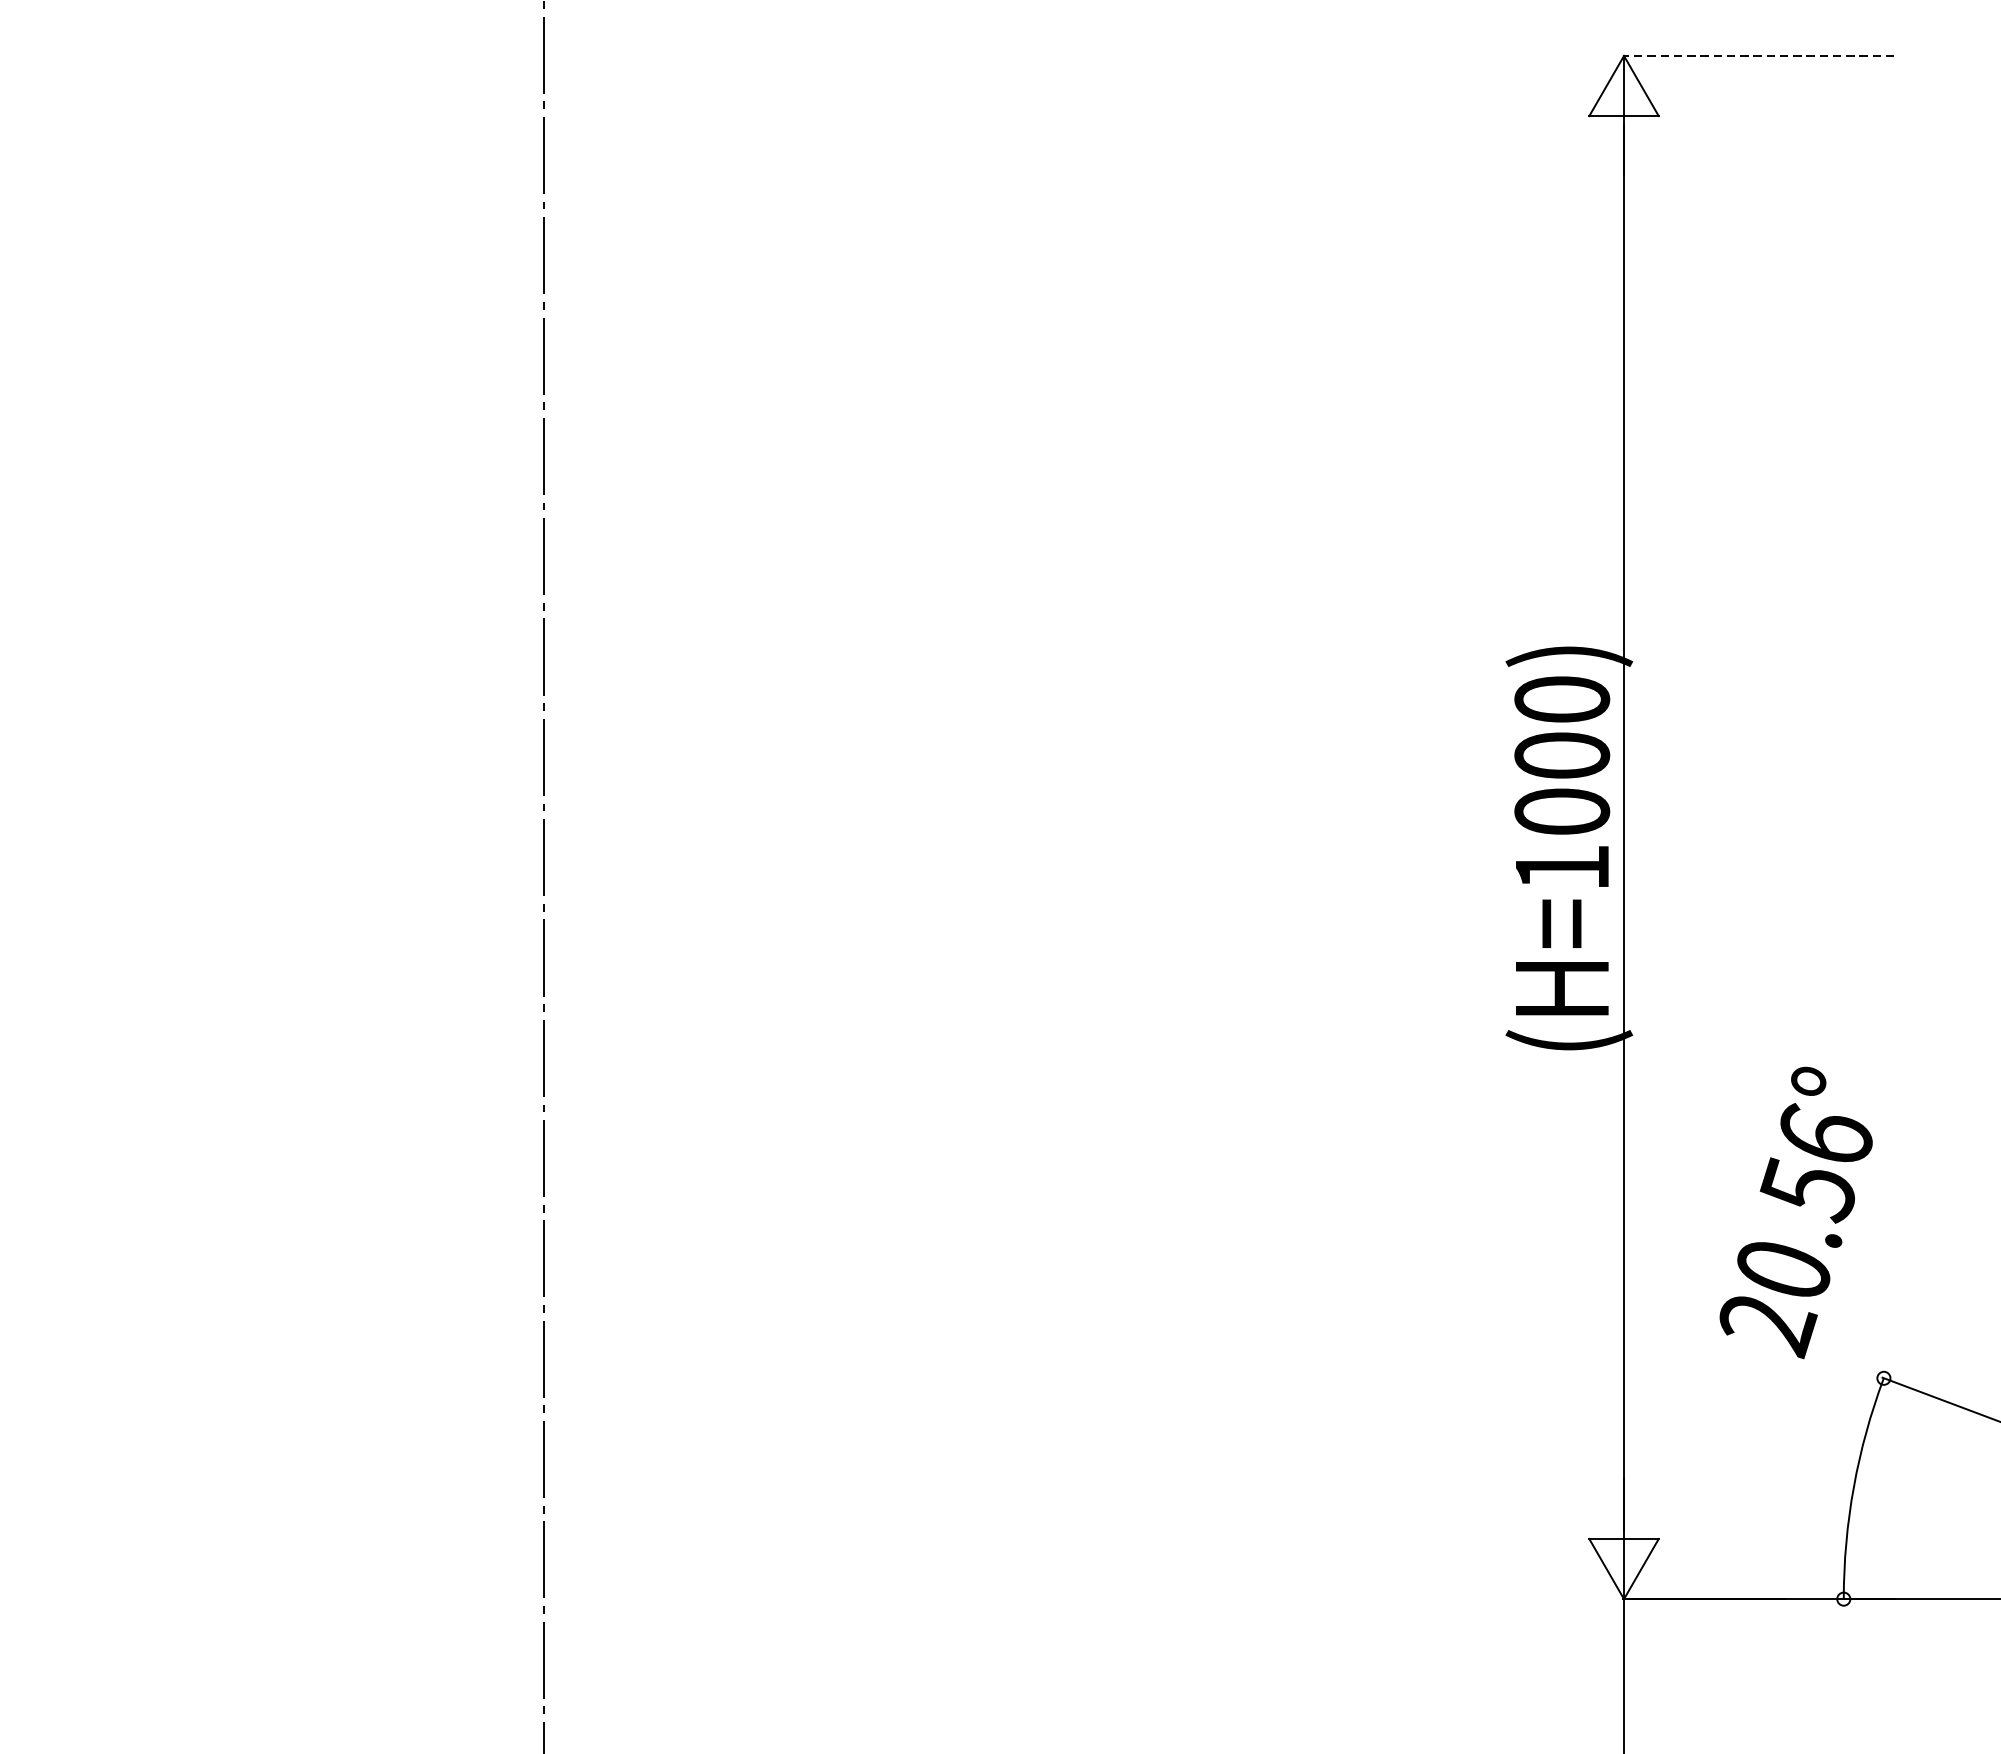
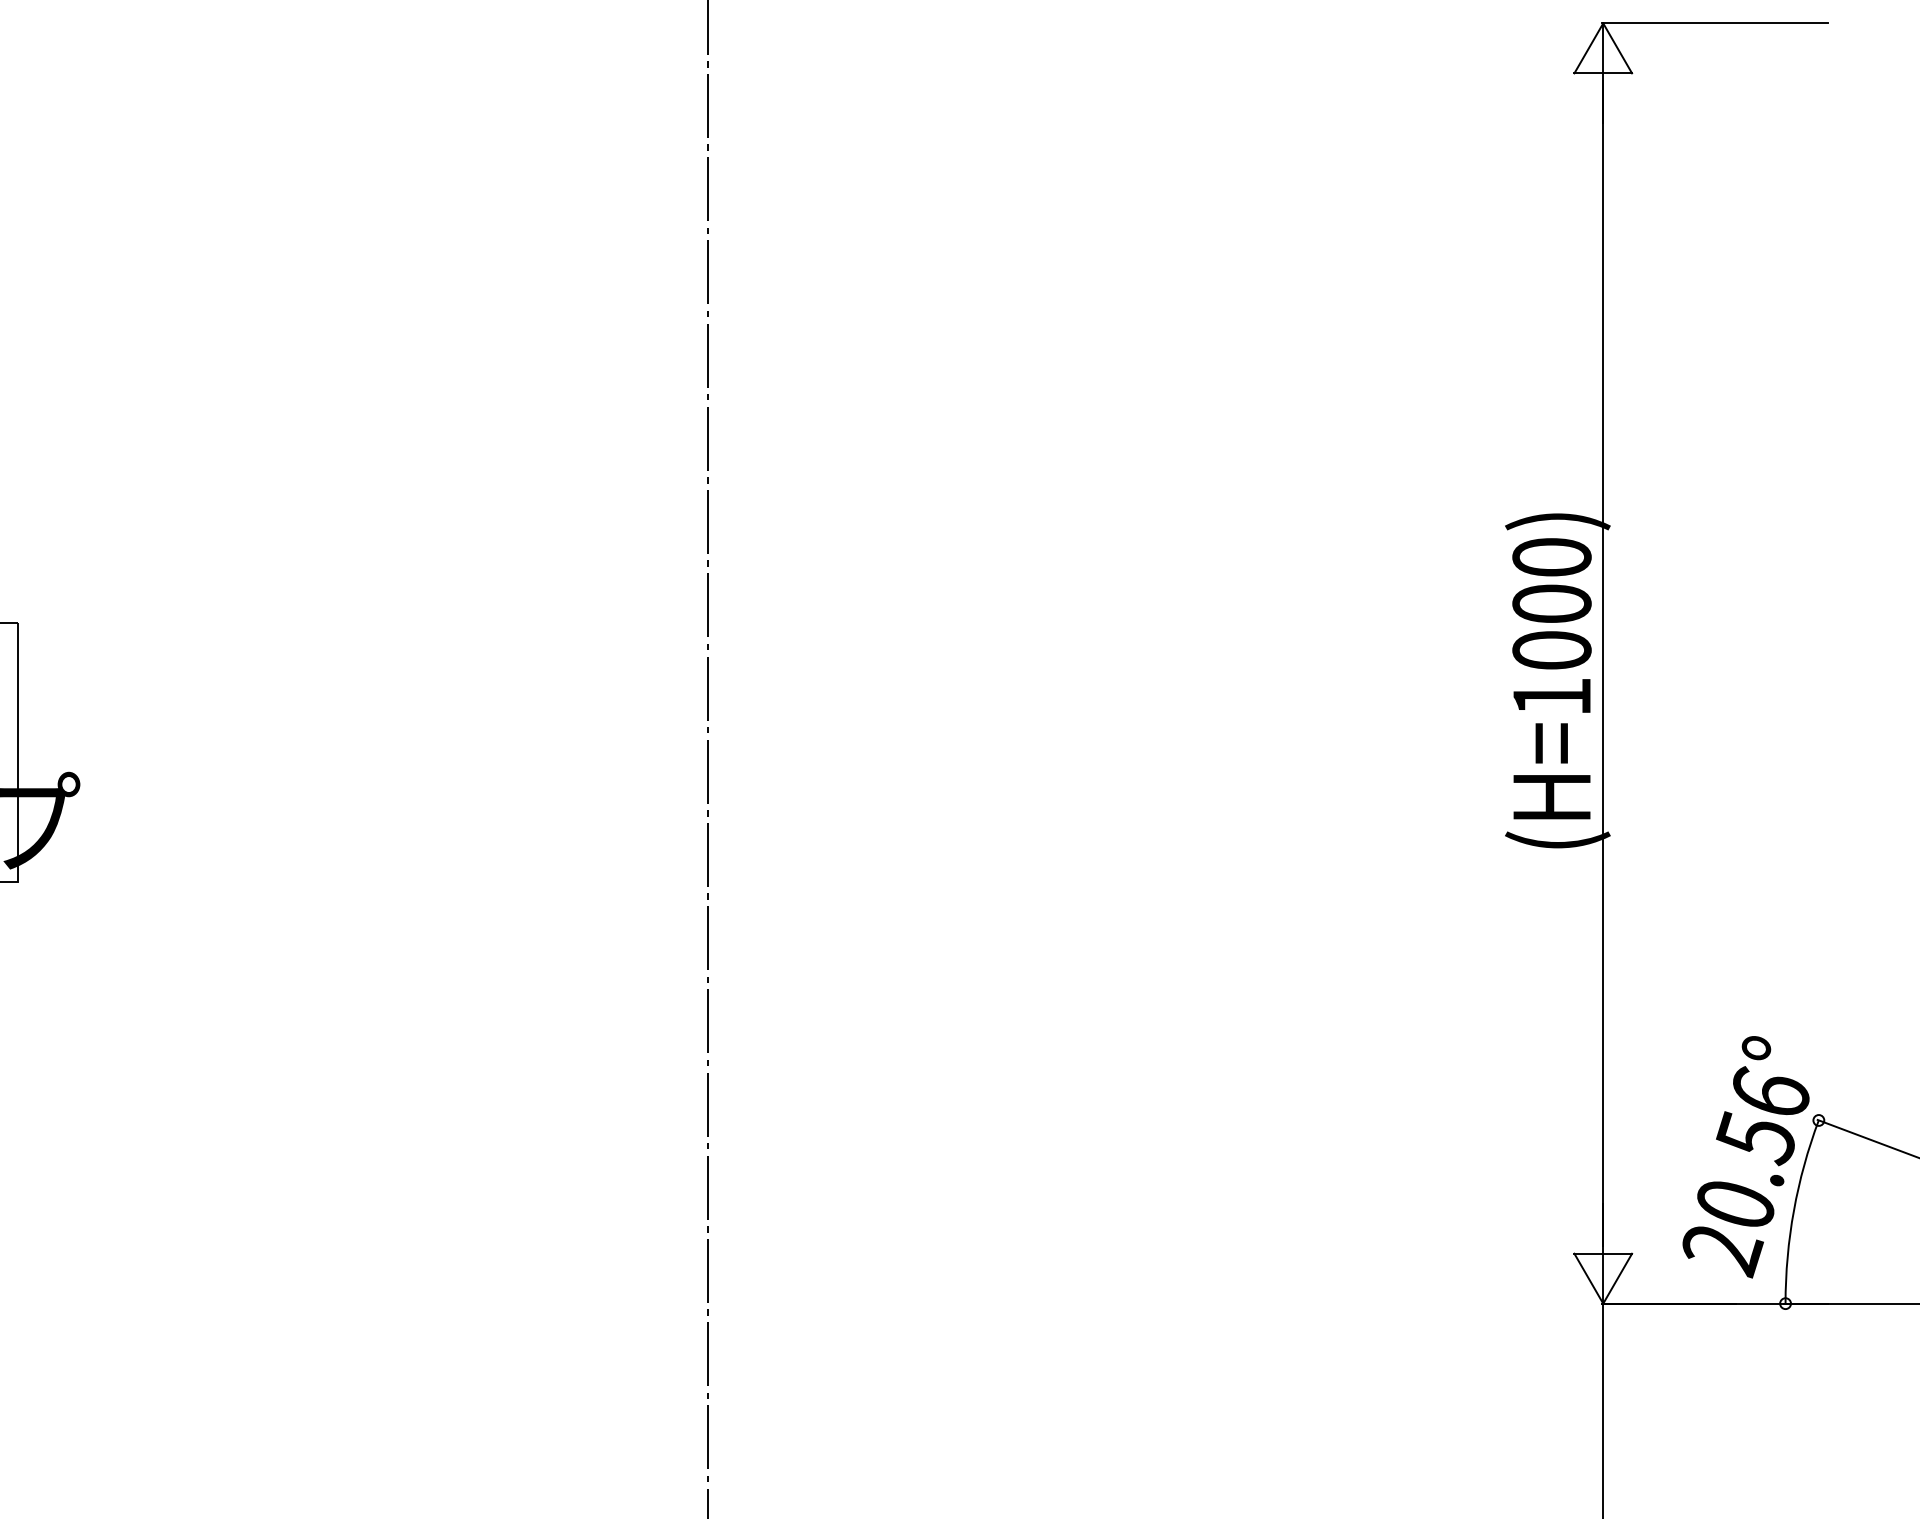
line: (1758, 56) -> (1714, 23), dashed -> solid
text: (1795, 1213) -> (1745, 1157), moved

